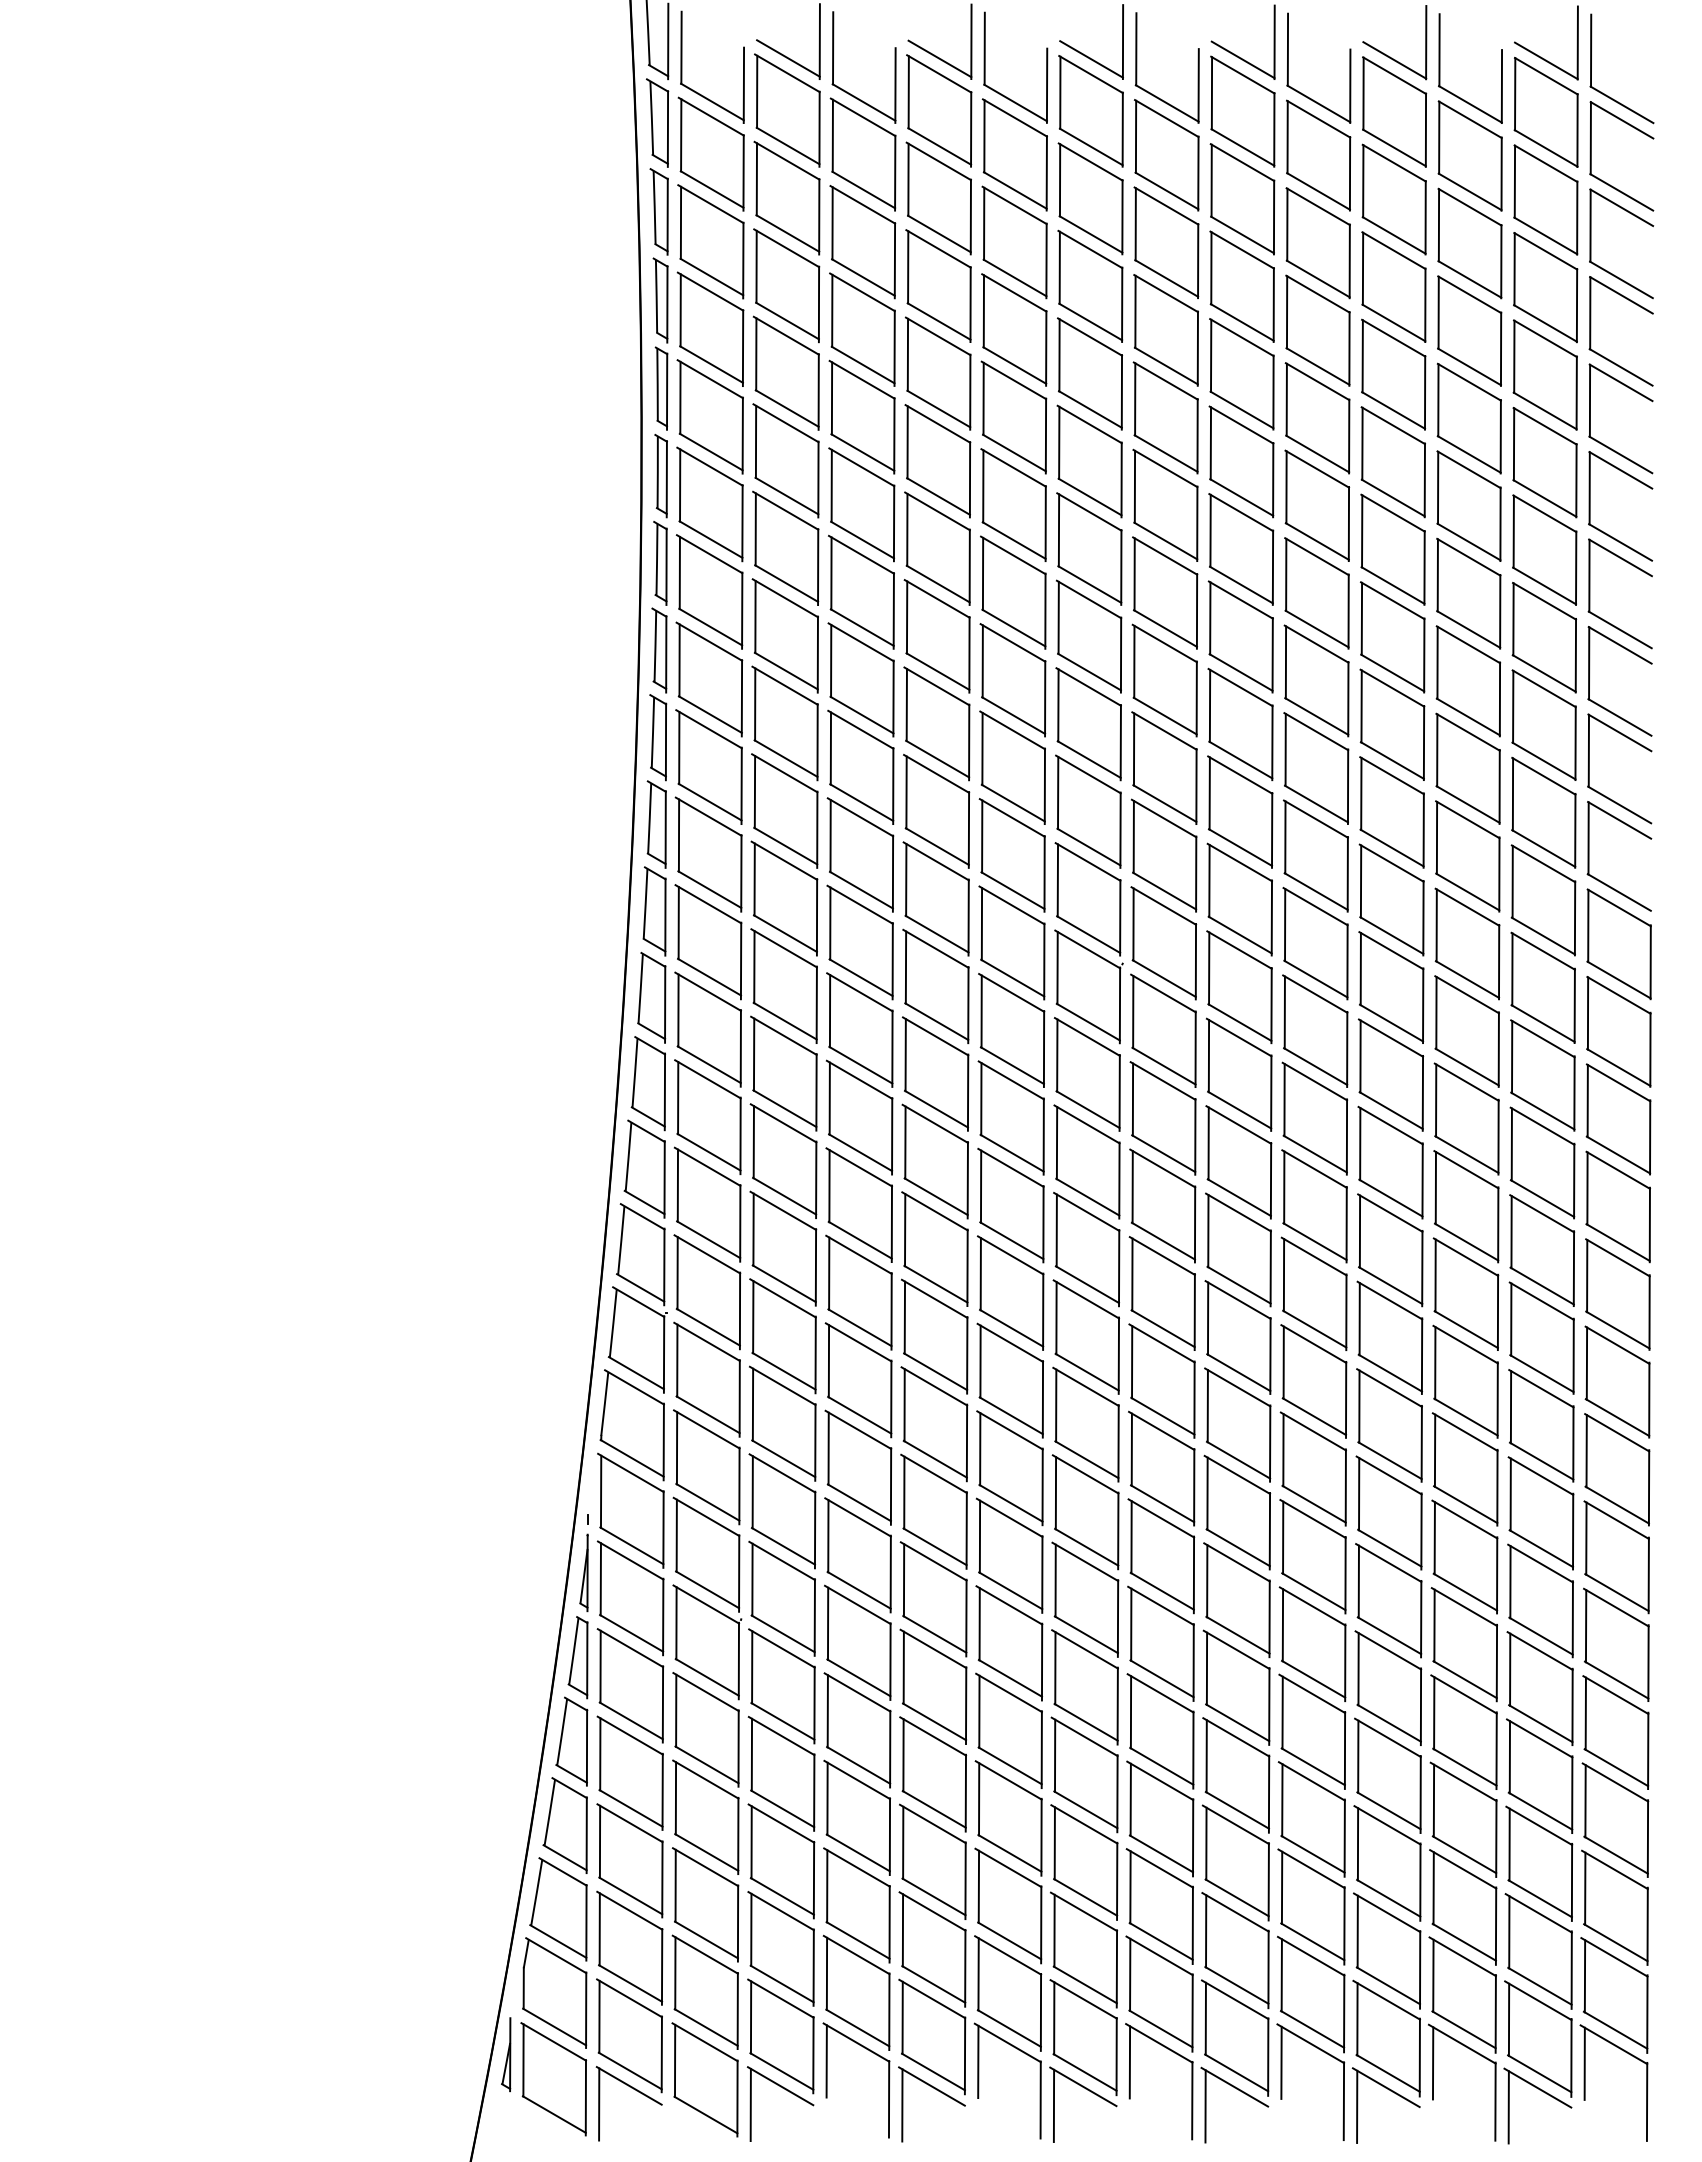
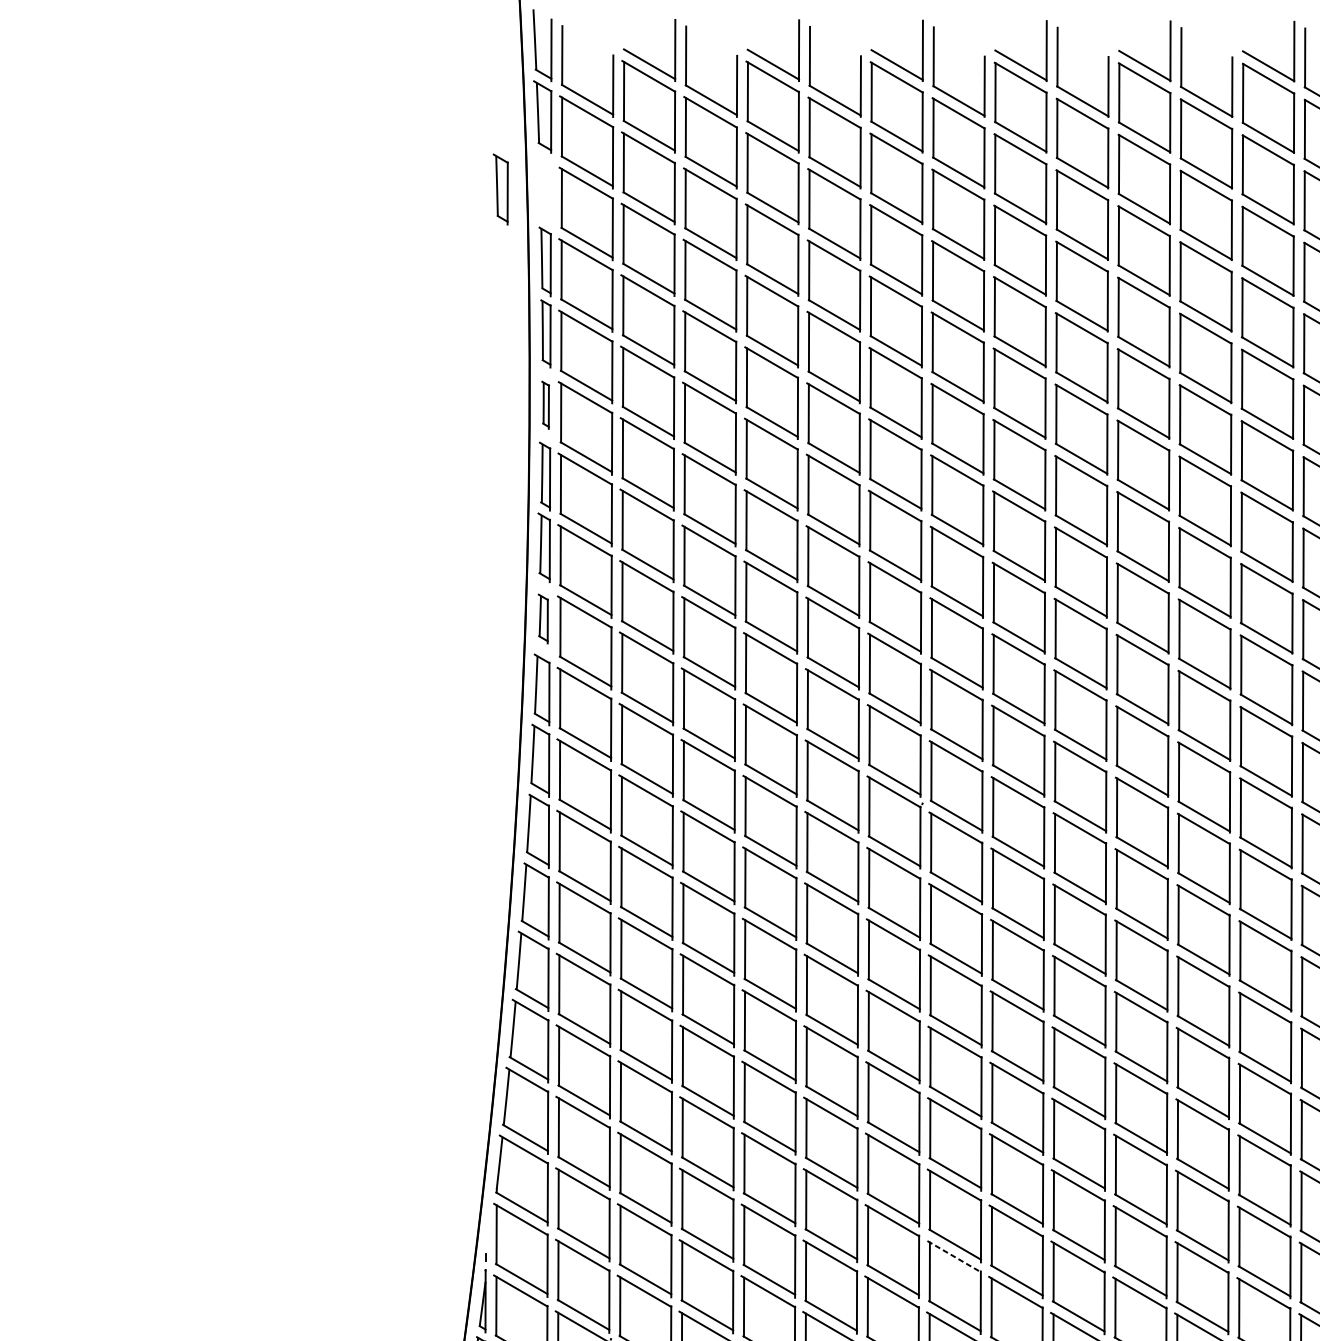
part: (658, 211) -> (500, 189), moved
part: (660, 475) -> (545, 404), size x0.7
part: (658, 737) -> (543, 618), size x0.7
line: (1161, 1518) -> (954, 1256), solid -> dashed

